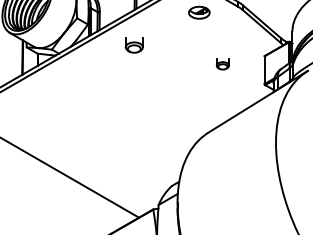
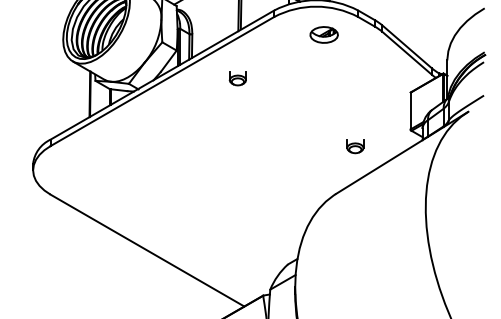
part: (133, 45) -> (237, 78), size x0.71
part: (222, 64) -> (355, 146), moved

